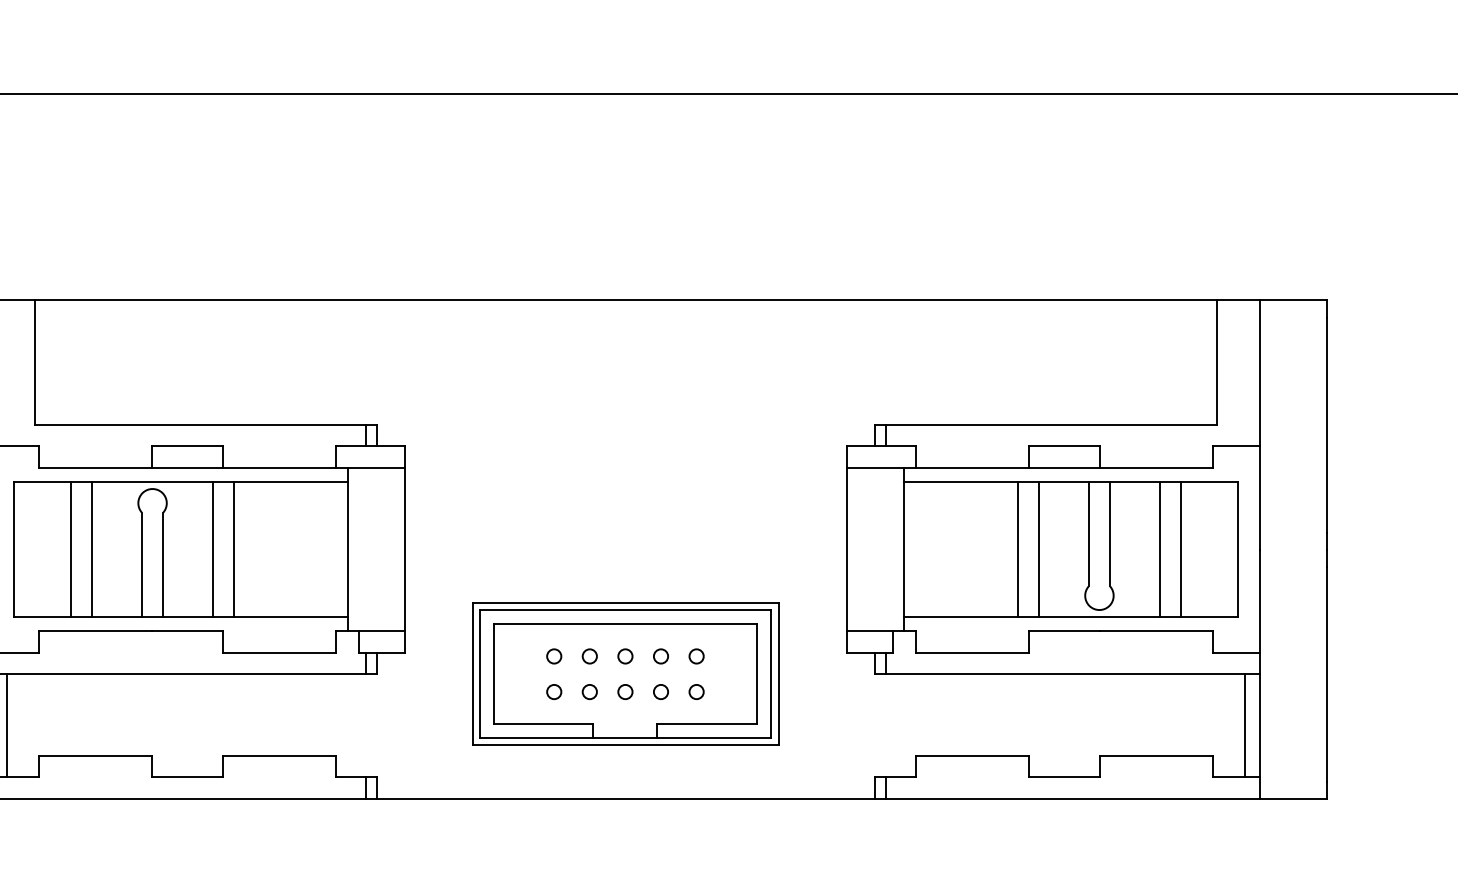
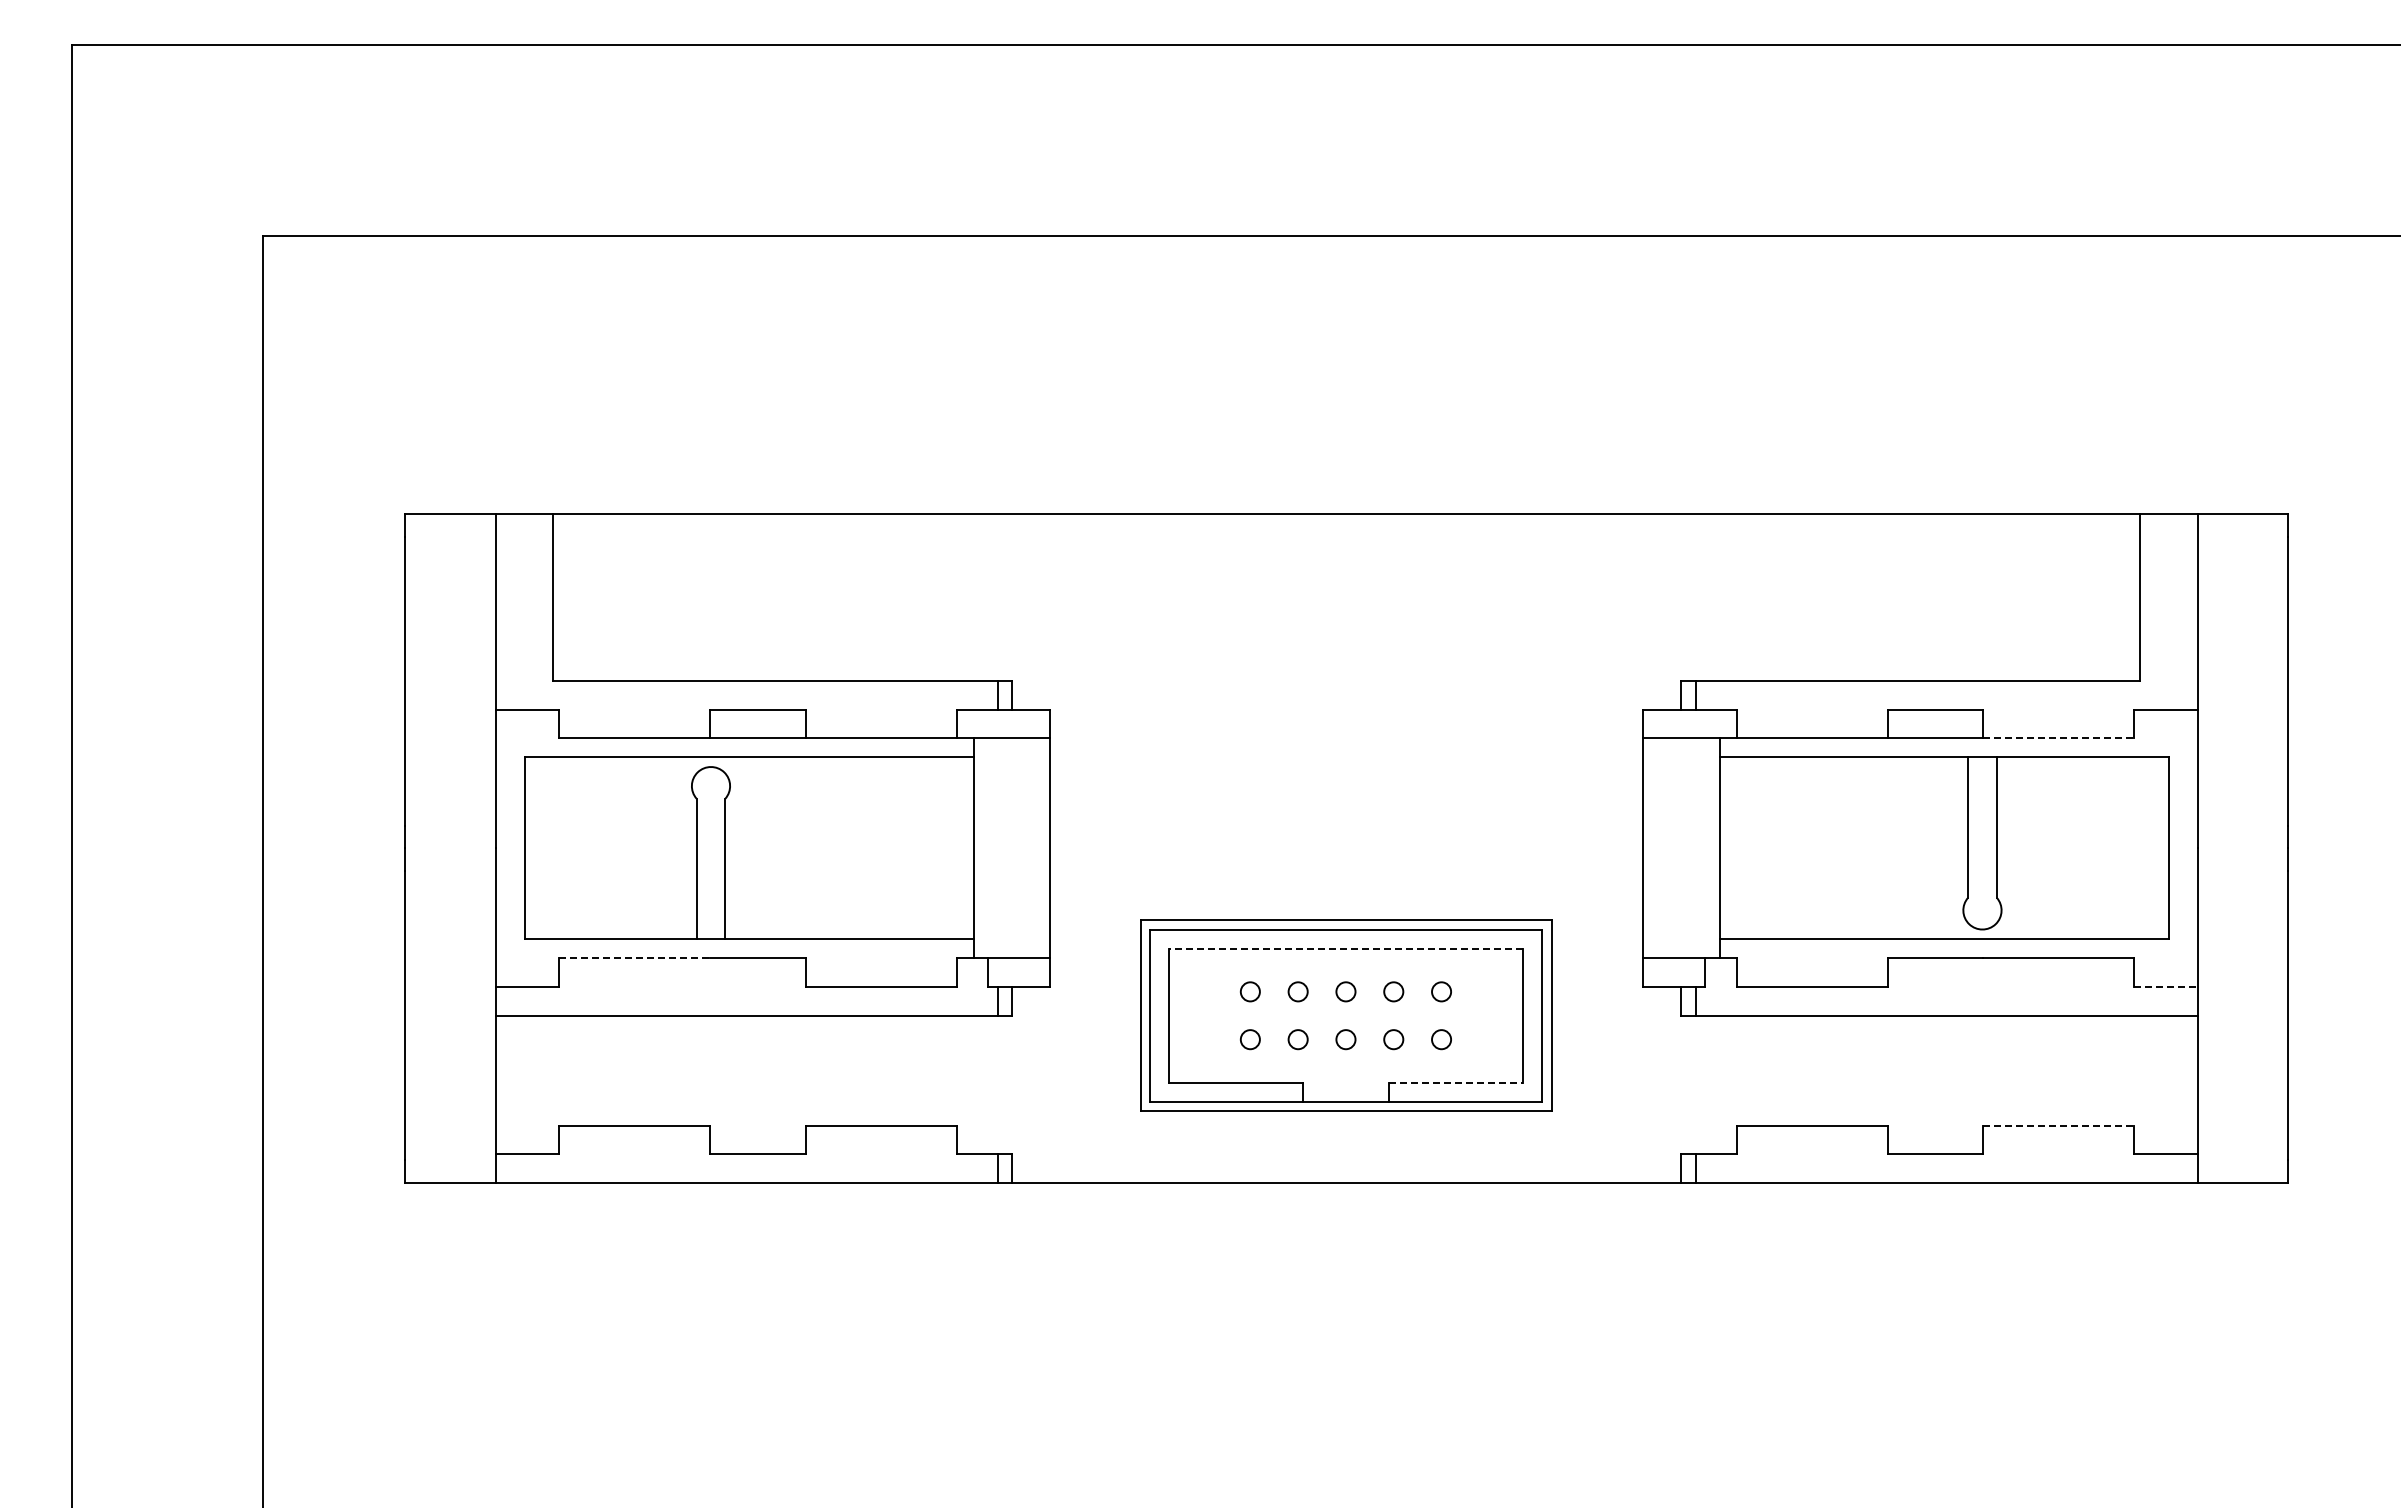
line: (1156, 467) -> (2058, 738), solid -> dashed
line: (71, 549) -> (601, 848), removed
line: (91, 549) -> (629, 848), removed
line: (213, 549) -> (792, 848), removed
line: (234, 549) -> (820, 848), removed
line: (1017, 549) -> (1872, 848), removed
line: (1039, 549) -> (1901, 848), removed
line: (1159, 549) -> (2063, 848), removed
line: (1181, 549) -> (2092, 848), removed
line: (625, 624) -> (1345, 948), solid -> dashed
line: (95, 631) -> (634, 958), solid -> dashed
line: (1236, 652) -> (2166, 986), solid -> dashed
line: (707, 723) -> (1455, 1082), solid -> dashed
line: (6, 725) -> (515, 1084), removed
line: (1245, 725) -> (2178, 1084), removed
line: (1156, 755) -> (2058, 1125), solid -> dashed

